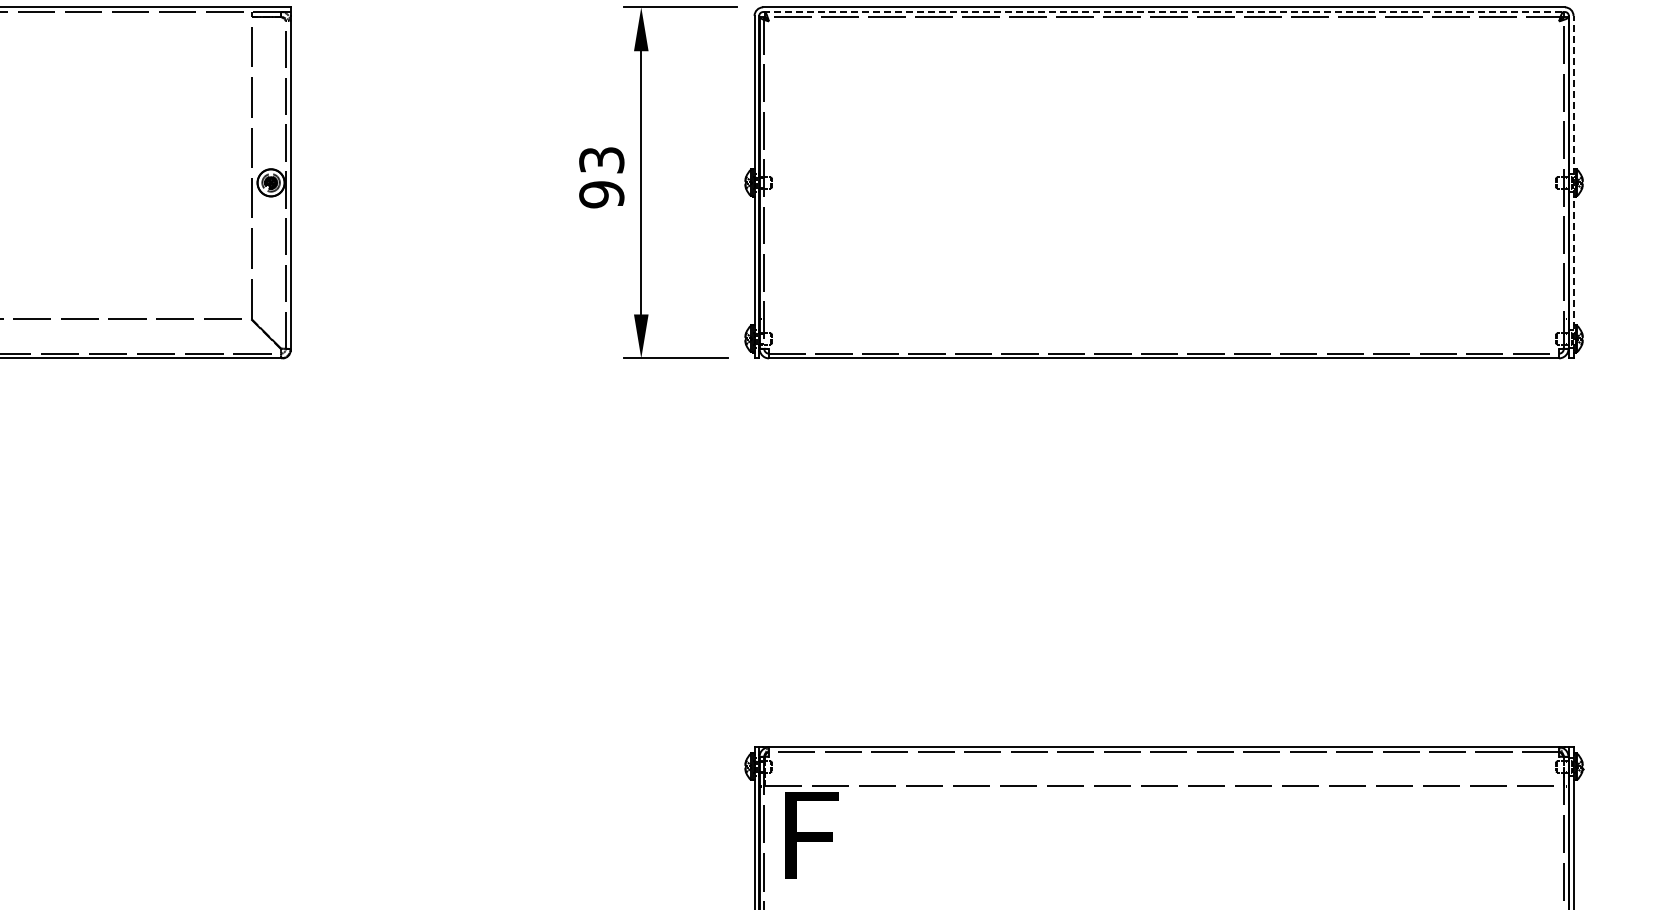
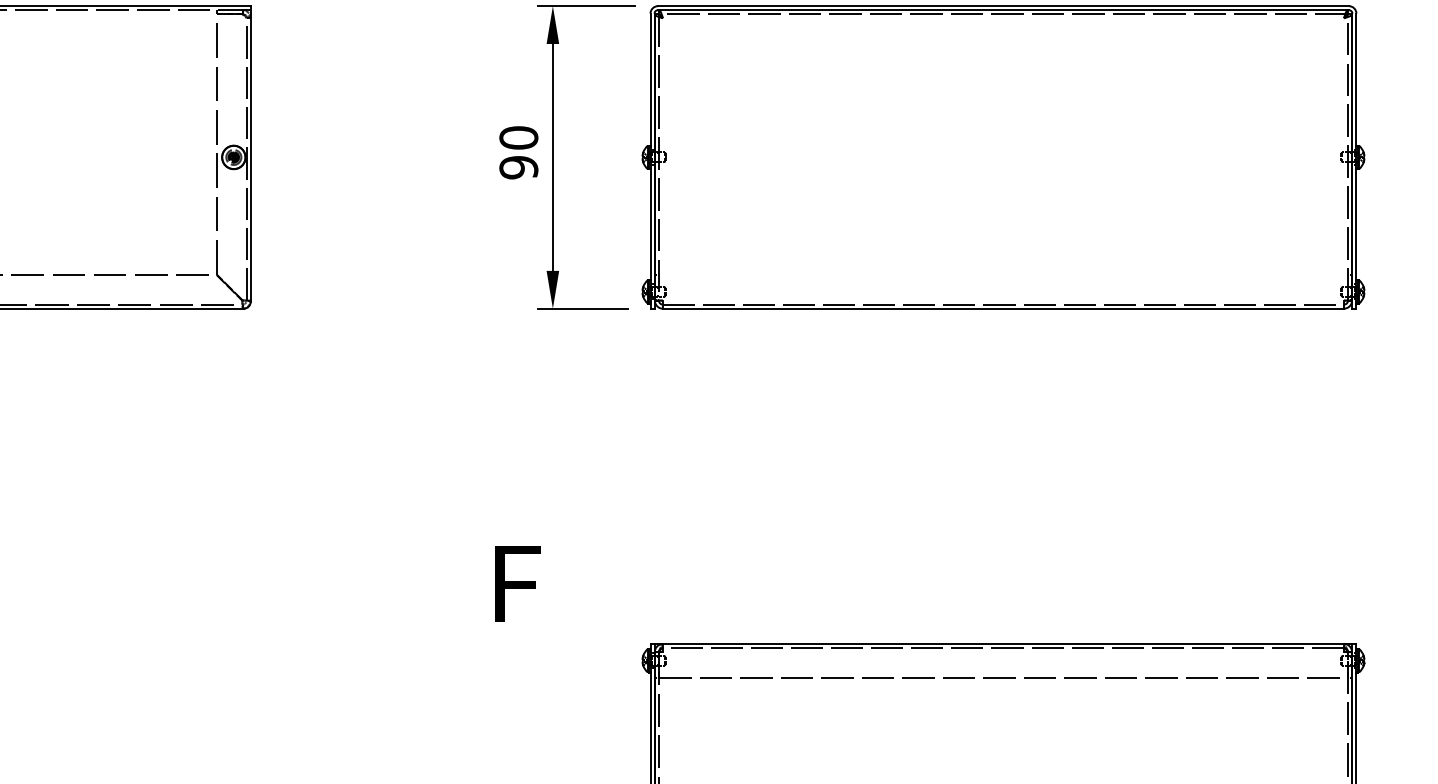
line: (1164, 12) -> (1003, 10), dashed -> solid
text: (601, 159) -> (518, 137), 93 -> 90
line: (1573, 182) -> (1356, 157), dashed -> solid
text: (811, 835) -> (517, 583), moved

